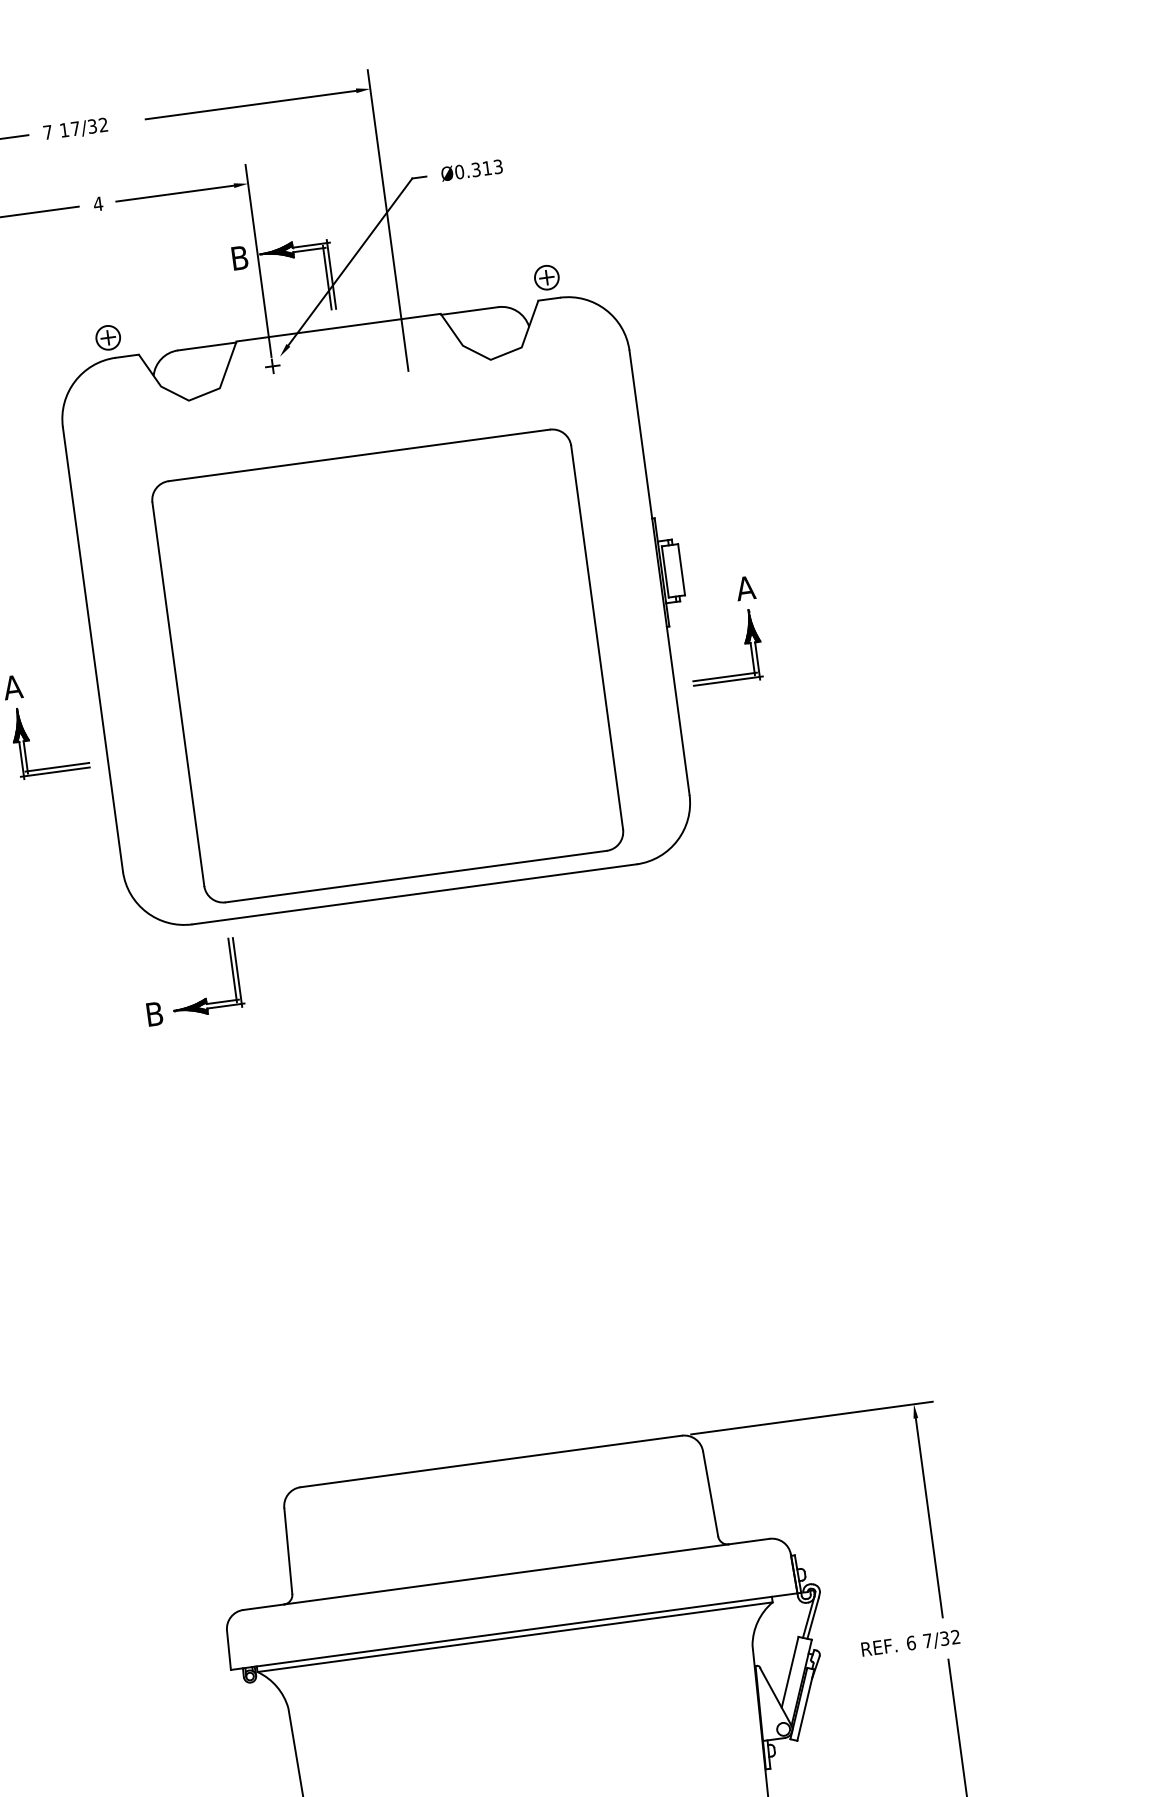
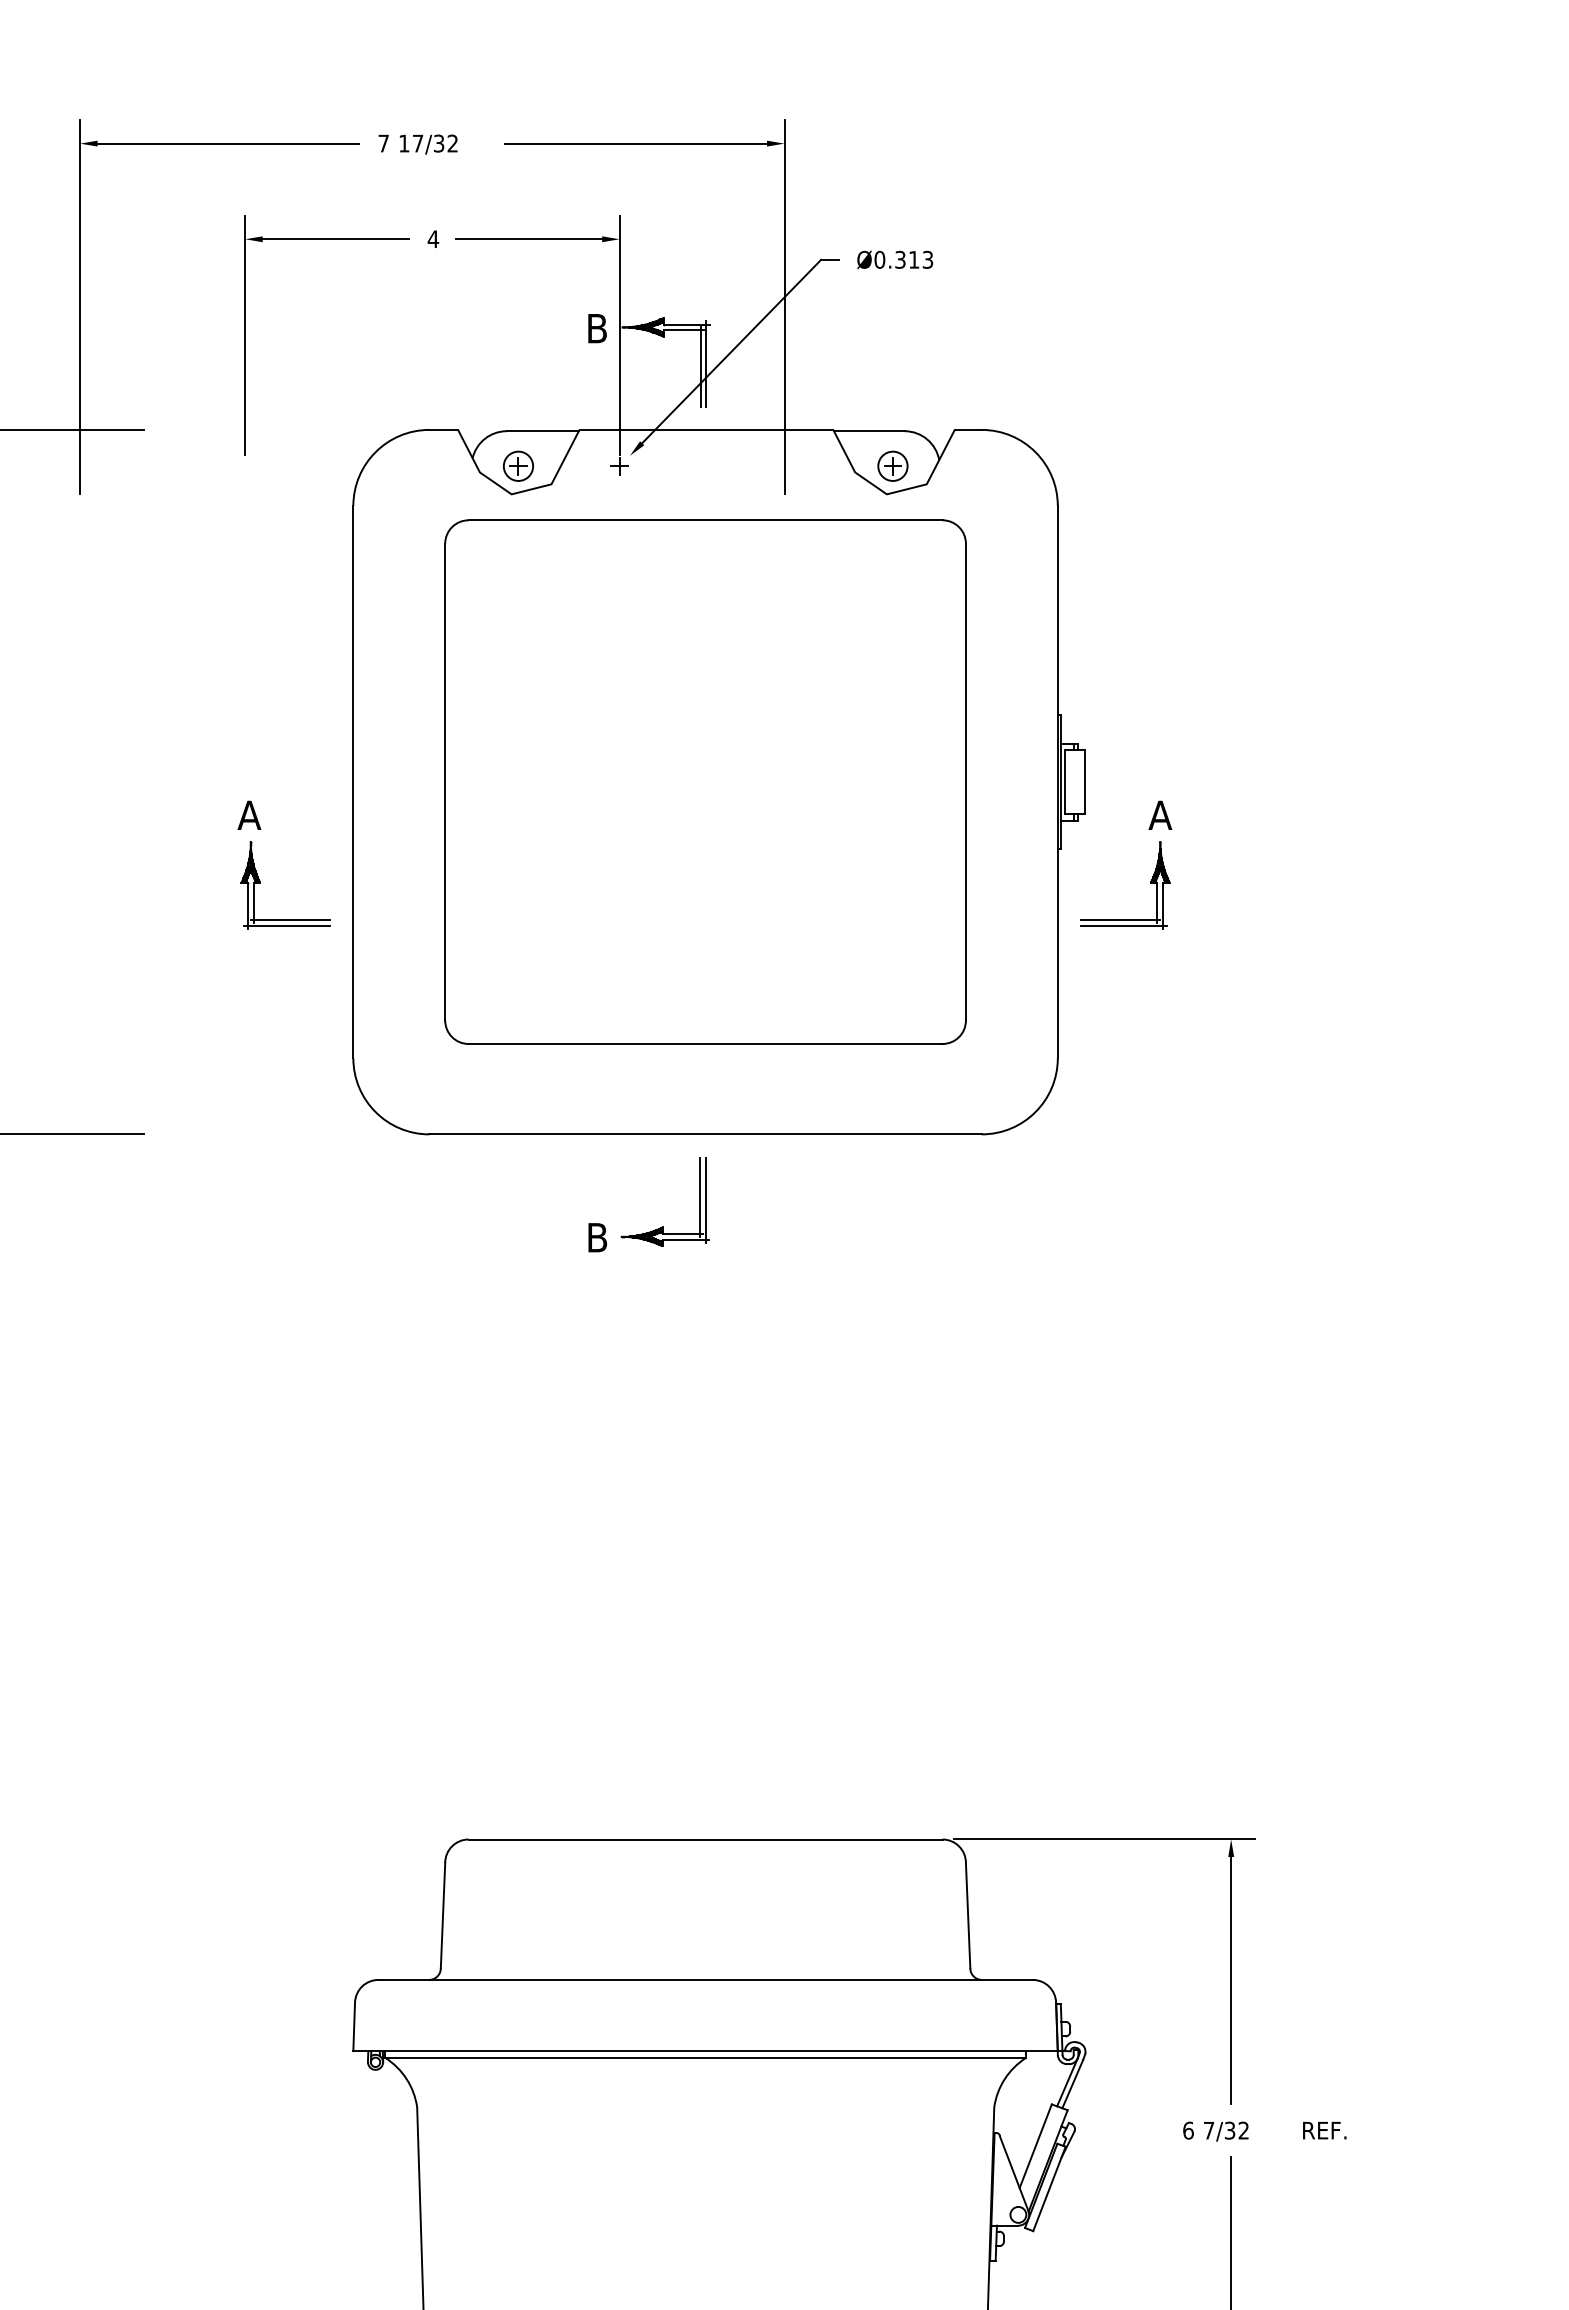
part: (546, 277) -> (892, 465), moved
part: (108, 337) -> (518, 465), moved
part: (387, 665) -> (705, 781), moved
part: (203, 999) -> (659, 1227), moved
text: (879, 1647) -> (1324, 2130), moved

